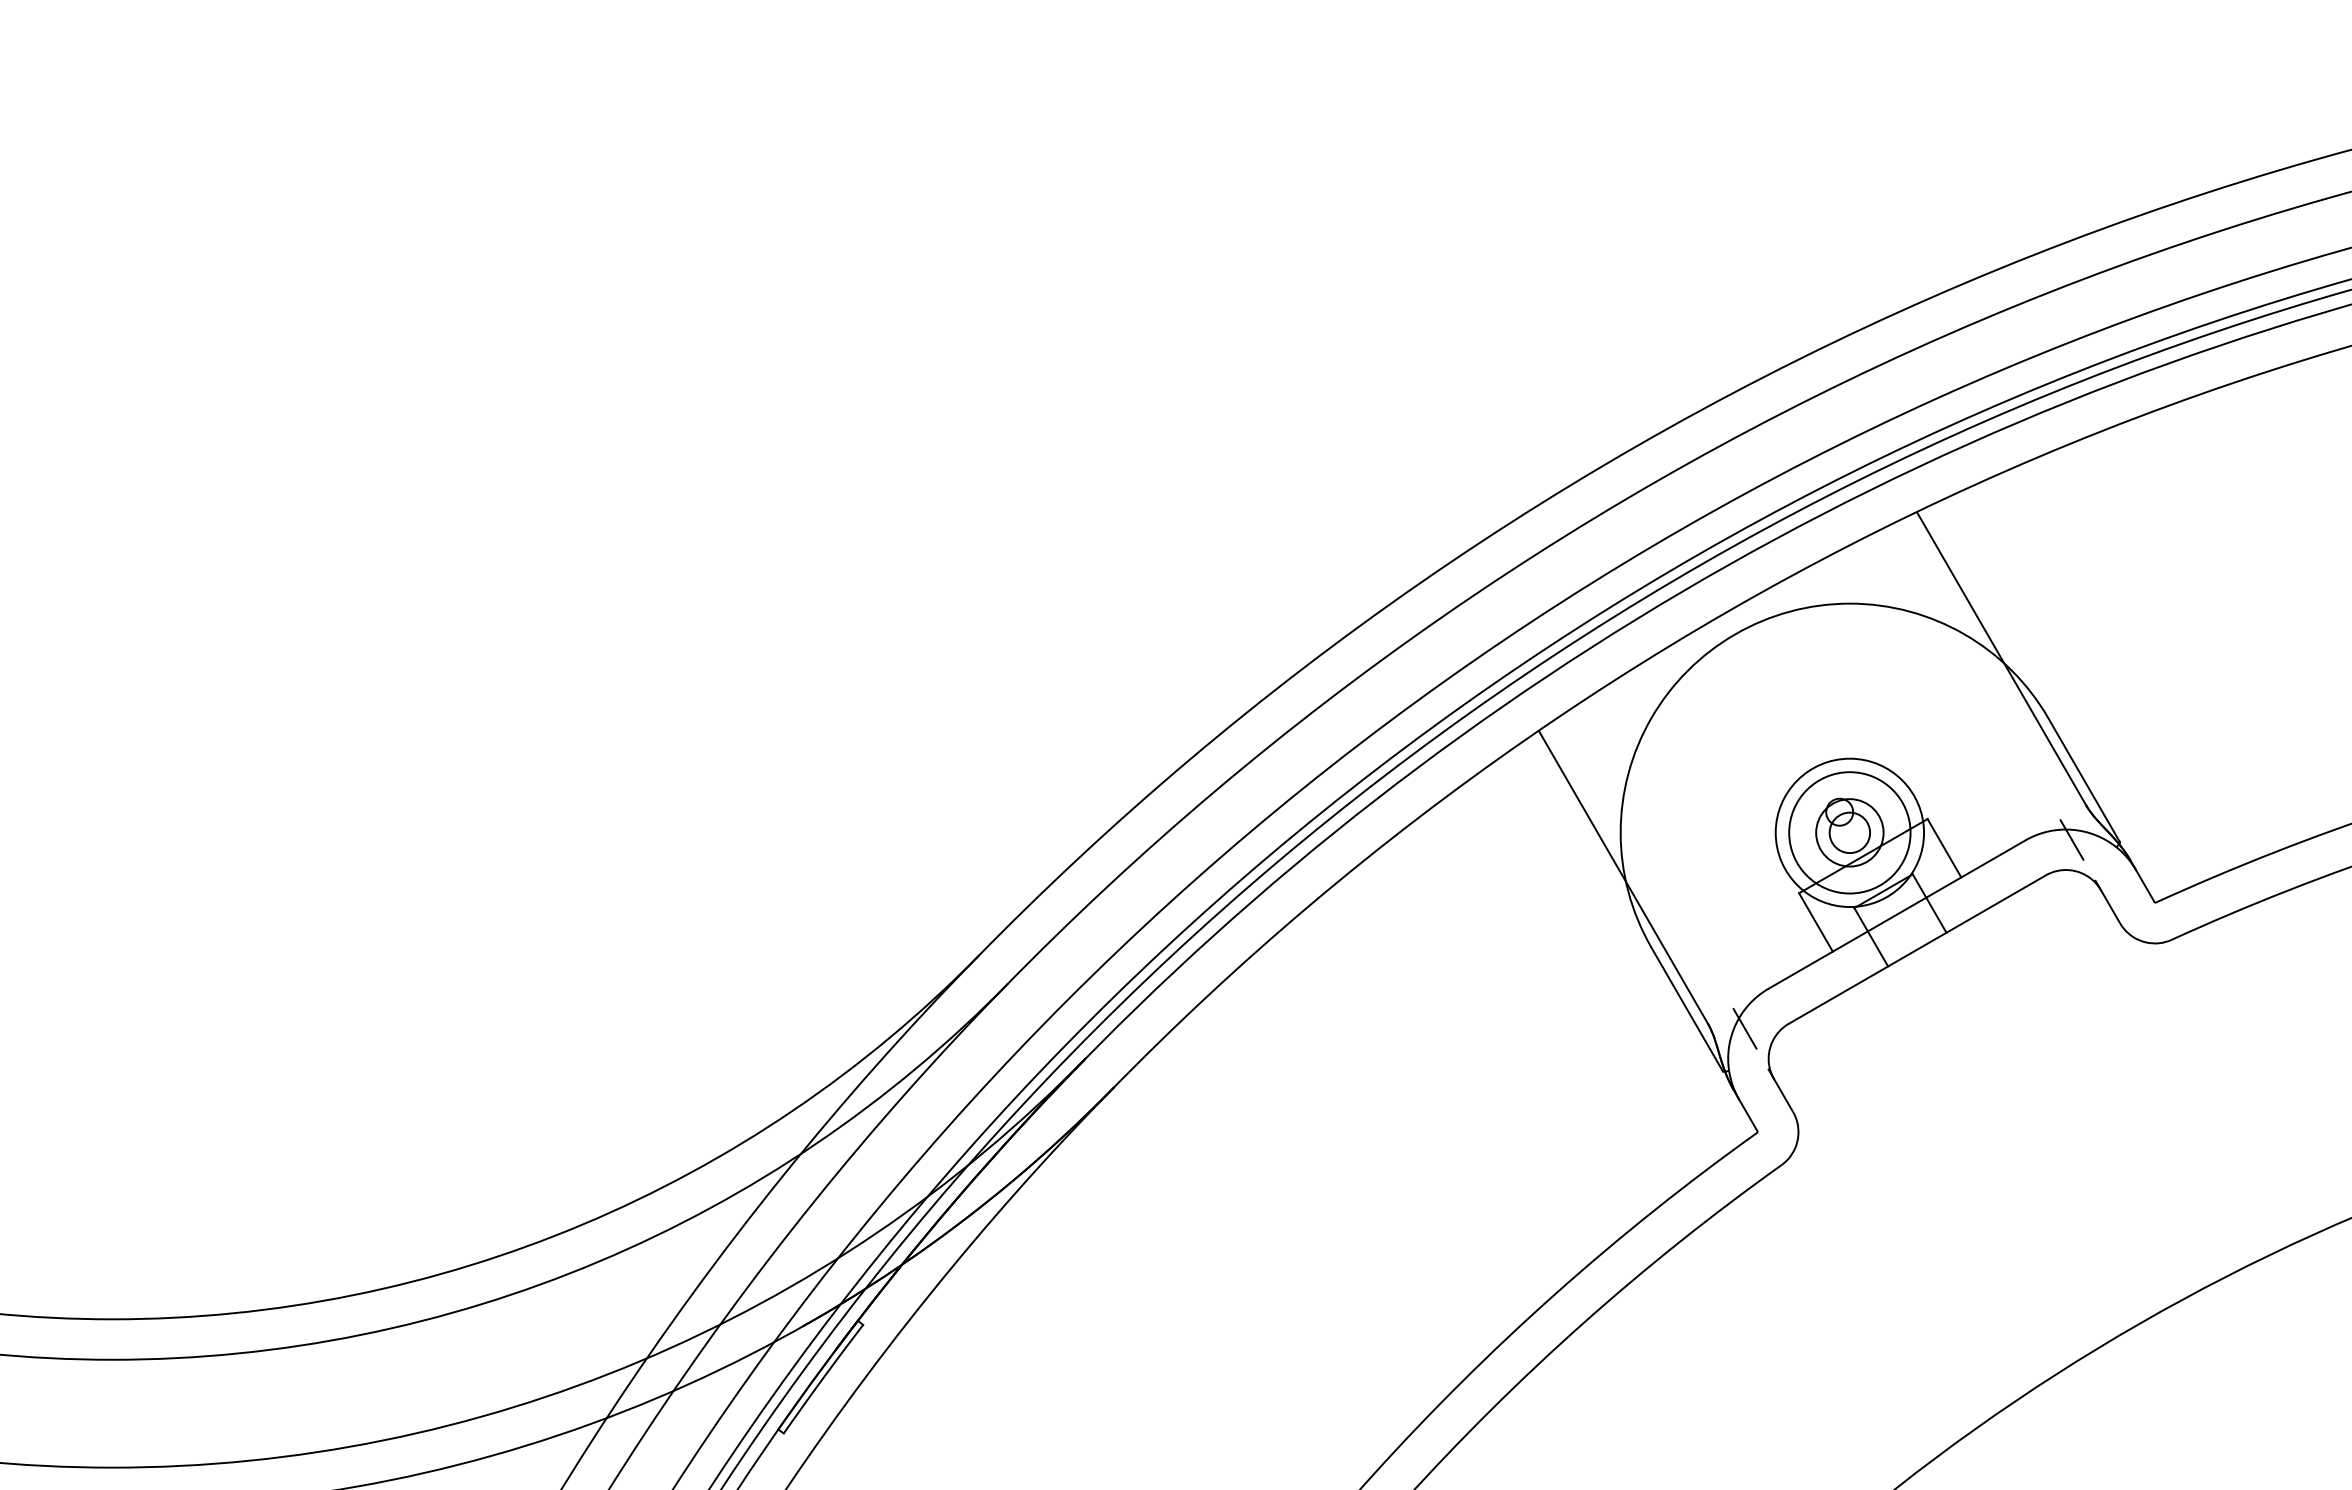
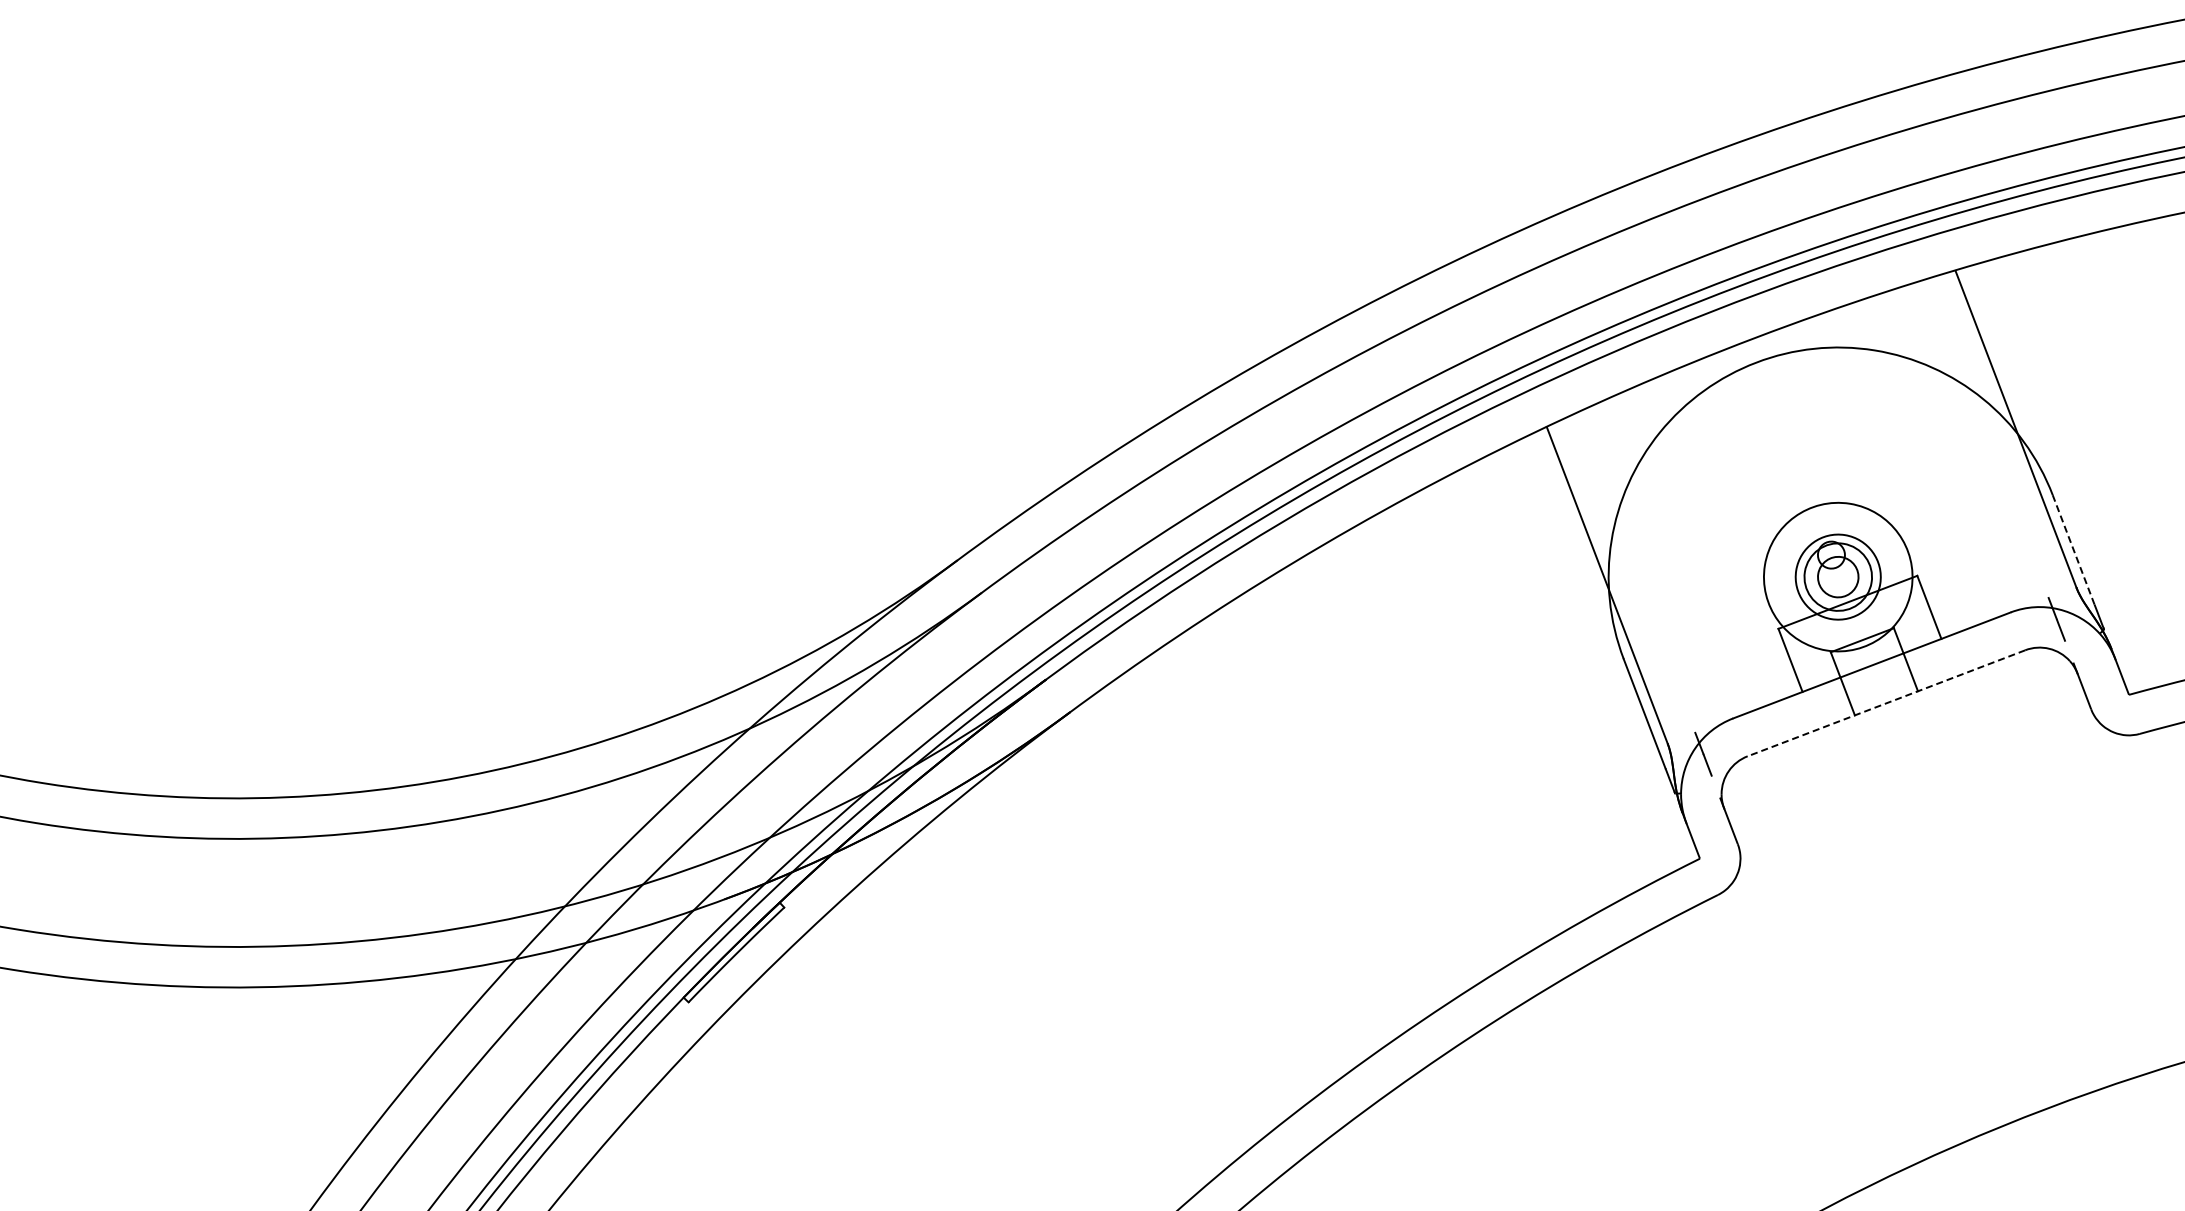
line: (2077, 768) -> (2073, 549), solid -> dashed
circle: (1849, 832) -> (1837, 576), size x0.7
line: (1916, 949) -> (1885, 703), solid -> dashed

